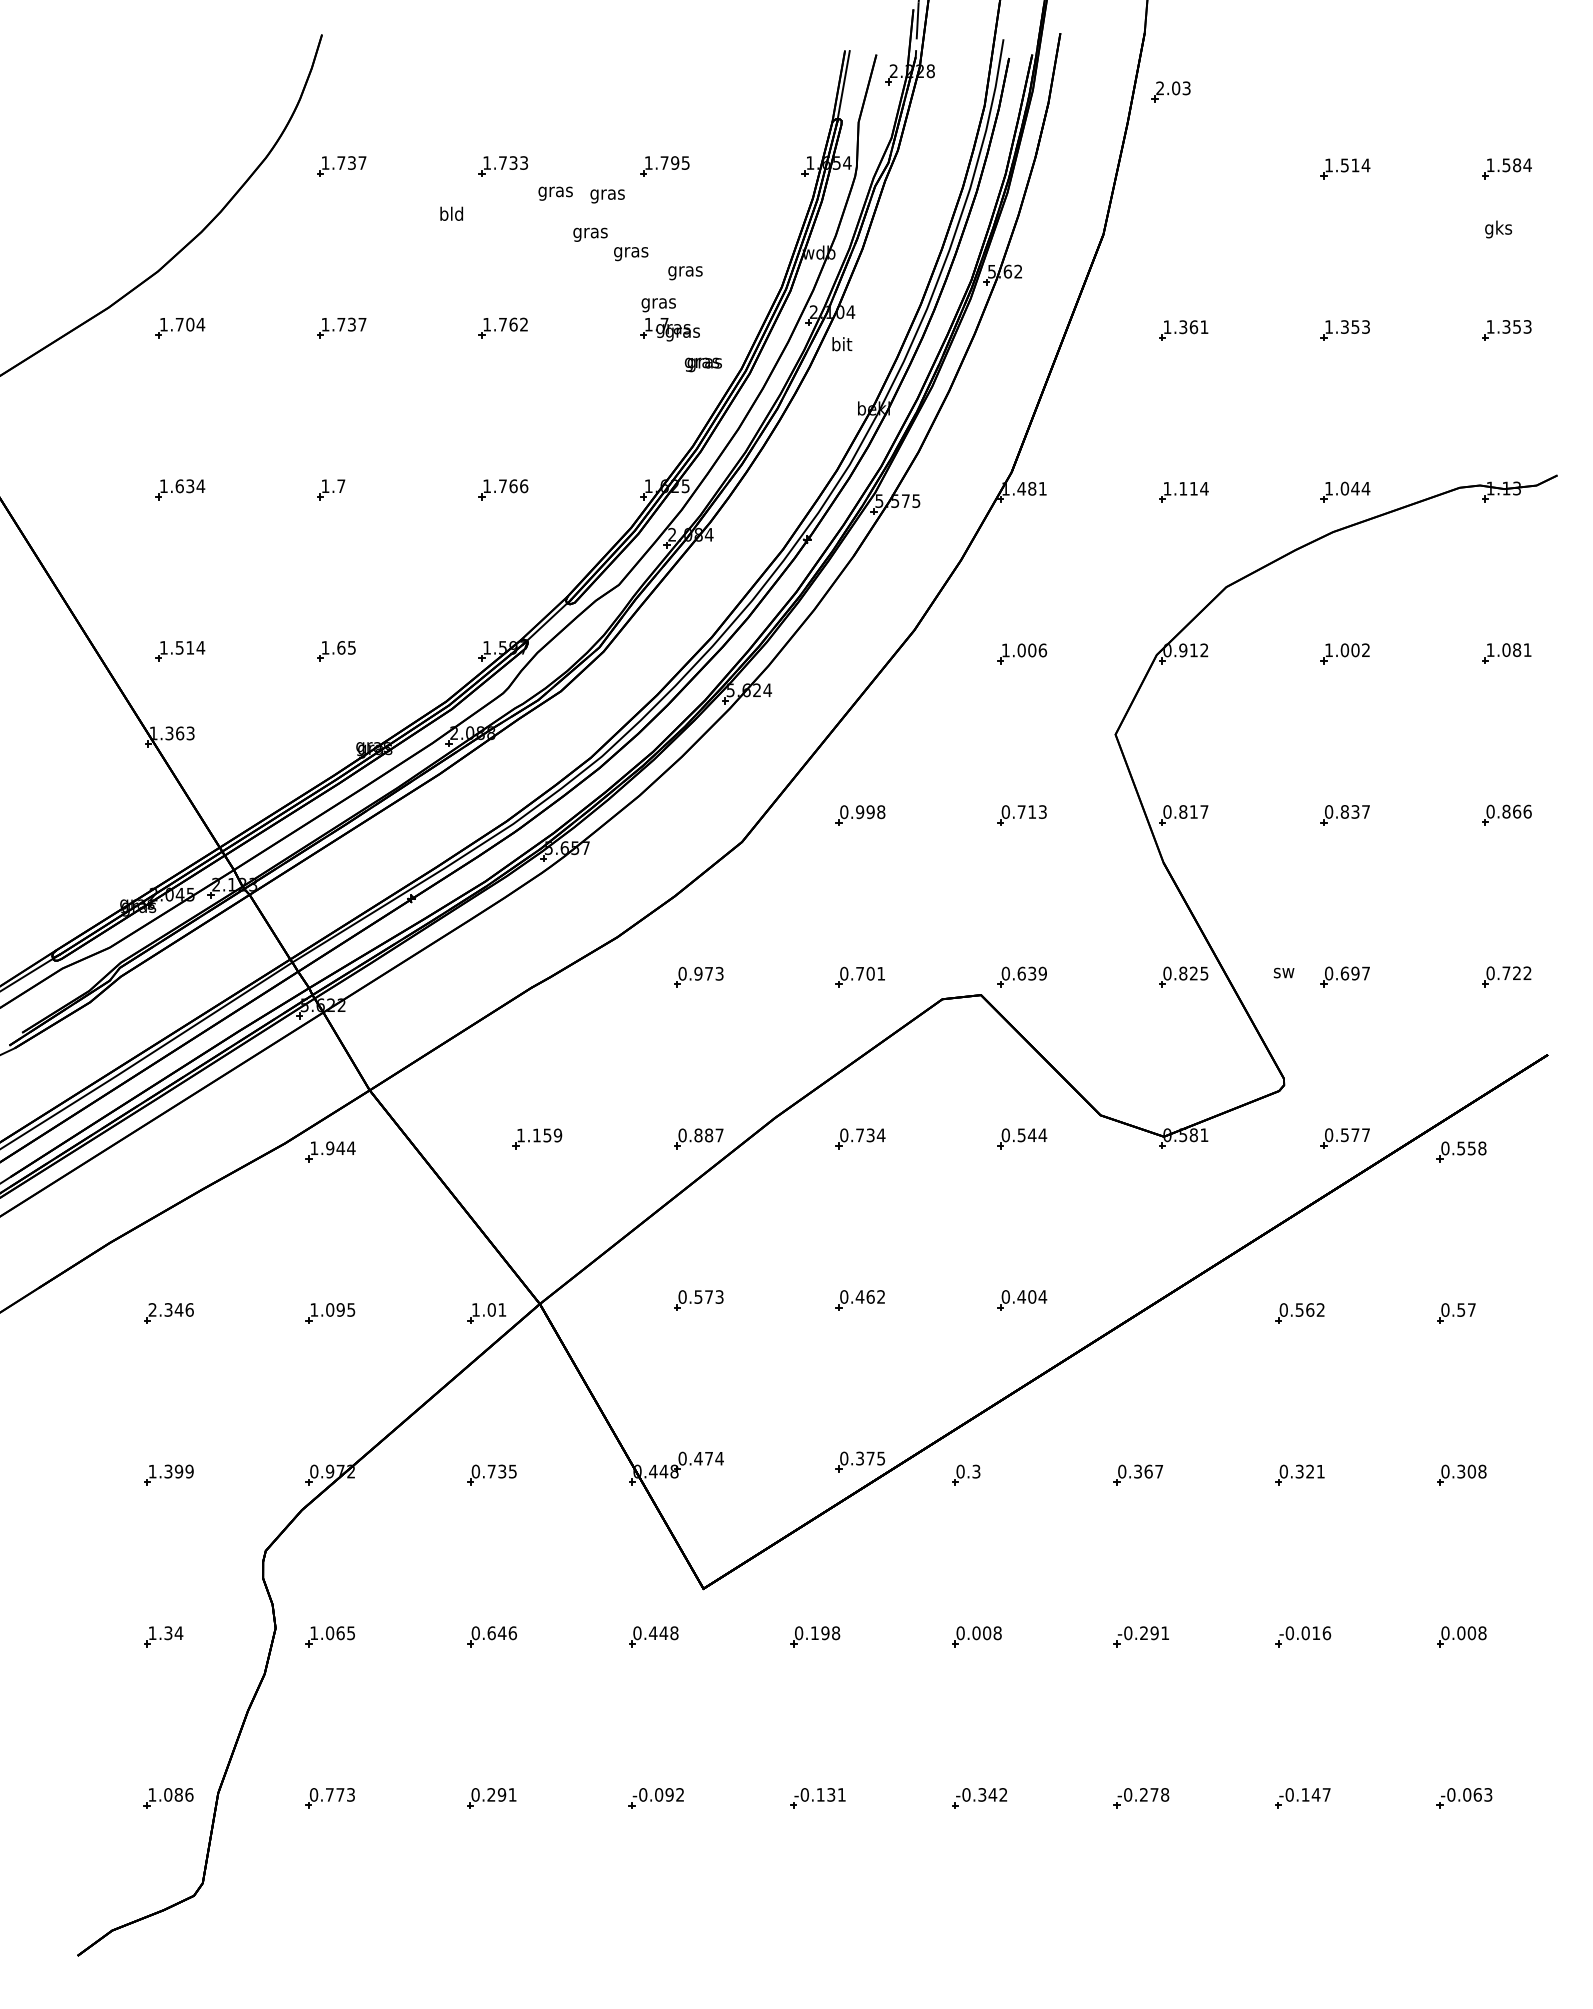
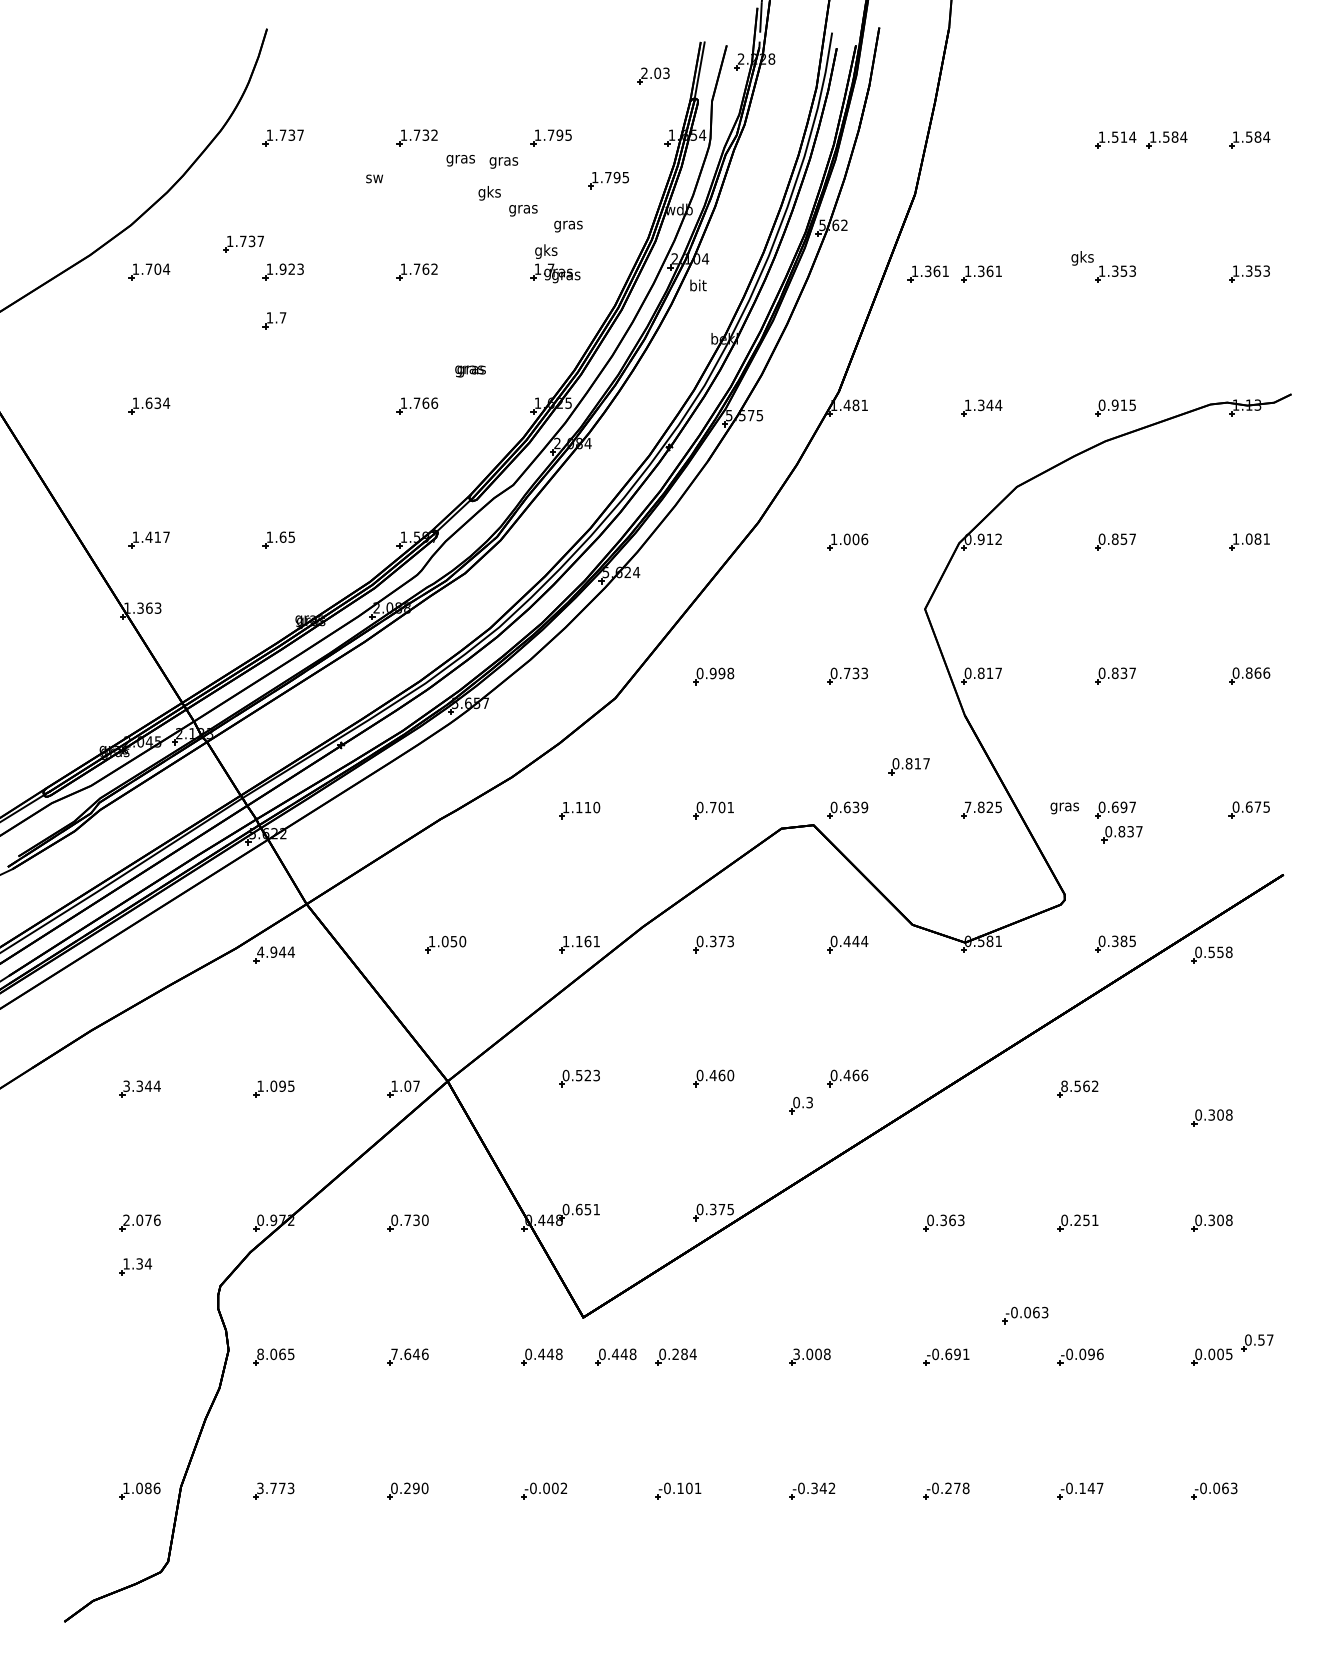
part: (1170, 91) -> (653, 75), moved
text: (523, 162) -> (434, 134), 1.733 -> 1.732
part: (1406, 168) -> (1166, 139), added
text: (451, 213) -> (374, 177), bld -> sw
part: (733, 217) -> (608, 180), added
text: (1498, 229) -> (1082, 258), moved
text: (590, 232) -> (489, 192), gras -> gks
part: (293, 294) -> (243, 244), added
text: (658, 303) -> (546, 251), gras -> gks
text: (351, 324) -> (291, 269), 1.737 -> 1.923
part: (1119, 330) -> (928, 274), added
text: (702, 364) -> (469, 371), moved
text: (1188, 488) -> (985, 405), 1.114 -> 1.344
text: (1347, 488) -> (1117, 405), 1.044 -> 0.915
part: (331, 489) -> (274, 320), moved
text: (190, 647) -> (158, 536), 1.514 -> 1.417
text: (1347, 650) -> (1117, 539), 1.002 -> 0.857
text: (1032, 811) -> (856, 672), 0.713 -> 0.733
part: (1096, 924) -> (909, 766), added
text: (700, 973) -> (580, 807), 0.973 -> 1.110
text: (1167, 973) -> (968, 807), 0.825 -> 7.825
text: (1516, 973) -> (1257, 807), 0.722 -> 0.675
text: (1284, 974) -> (1065, 808), sw -> gras
part: (1352, 1006) -> (1121, 834), added
text: (546, 1135) -> (453, 941), 1.159 -> 1.050
text: (700, 1135) -> (580, 941), 0.887 -> 1.161
text: (870, 1135) -> (721, 941), 0.734 -> 0.373
text: (1021, 1135) -> (847, 941), 0.544 -> 0.444
text: (1355, 1135) -> (1124, 941), 0.577 -> 0.385
text: (314, 1147) -> (260, 951), 1.944 -> 4.944
text: (708, 1296) -> (587, 1075), 0.573 -> 0.523
text: (881, 1296) -> (730, 1075), 0.462 -> 0.460
text: (1037, 1296) -> (860, 1075), 0.404 -> 0.466
text: (171, 1309) -> (142, 1085), 2.346 -> 3.344
text: (502, 1309) -> (416, 1085), 1.01 -> 1.07
text: (1283, 1309) -> (1064, 1085), 0.562 -> 8.562
part: (1456, 1313) -> (1257, 1342), moved
part: (1461, 1347) -> (1211, 1117), added
text: (708, 1458) -> (587, 1209), 0.474 -> 0.651
text: (170, 1471) -> (141, 1220), 1.399 -> 2.076
text: (512, 1471) -> (425, 1220), 0.735 -> 0.730
text: (1159, 1471) -> (961, 1220), 0.367 -> 0.363
text: (1304, 1471) -> (1081, 1220), 0.321 -> 0.251
part: (966, 1474) -> (801, 1104), moved
part: (1236, 1586) -> (1025, 1315), added
text: (314, 1633) -> (260, 1354), 1.065 -> 8.065
text: (475, 1633) -> (394, 1354), 0.646 -> 7.646
text: (825, 1633) -> (684, 1354), 0.198 -> 0.284
text: (960, 1633) -> (796, 1354), 0.008 -> 3.008
text: (1144, 1633) -> (949, 1354), -0.291 -> -0.691
text: (1316, 1633) -> (1091, 1354), -0.016 -> -0.096
text: (1482, 1633) -> (1229, 1354), 0.008 -> 0.005
part: (163, 1636) -> (135, 1266), moved
part: (742, 1636) -> (615, 1357), added
text: (313, 1794) -> (259, 1488), 0.773 -> 3.773
text: (512, 1794) -> (425, 1488), 0.291 -> 0.290
text: (669, 1794) -> (555, 1488), -0.092 -> -0.002
text: (831, 1794) -> (689, 1488), -0.131 -> -0.101

